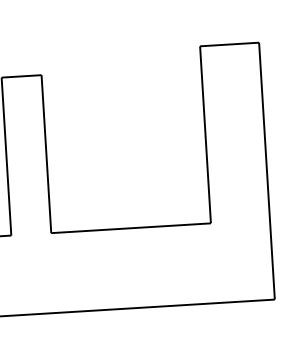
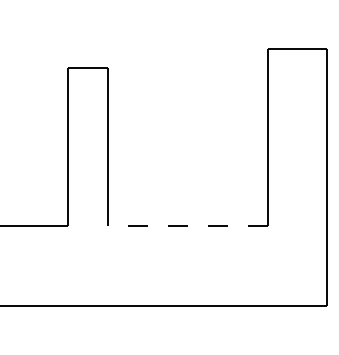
line: (131, 228) -> (188, 226), solid -> dashed

